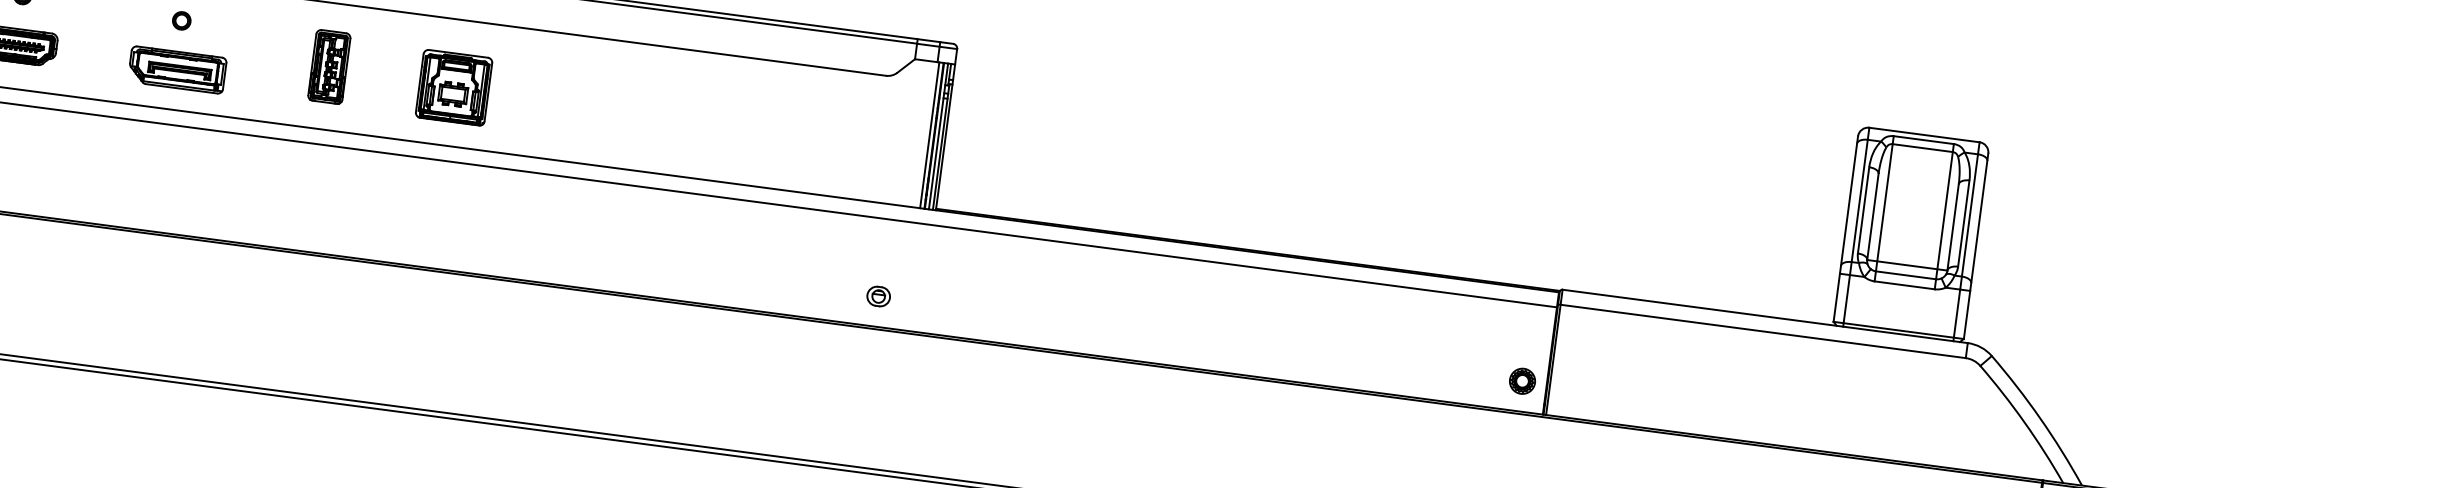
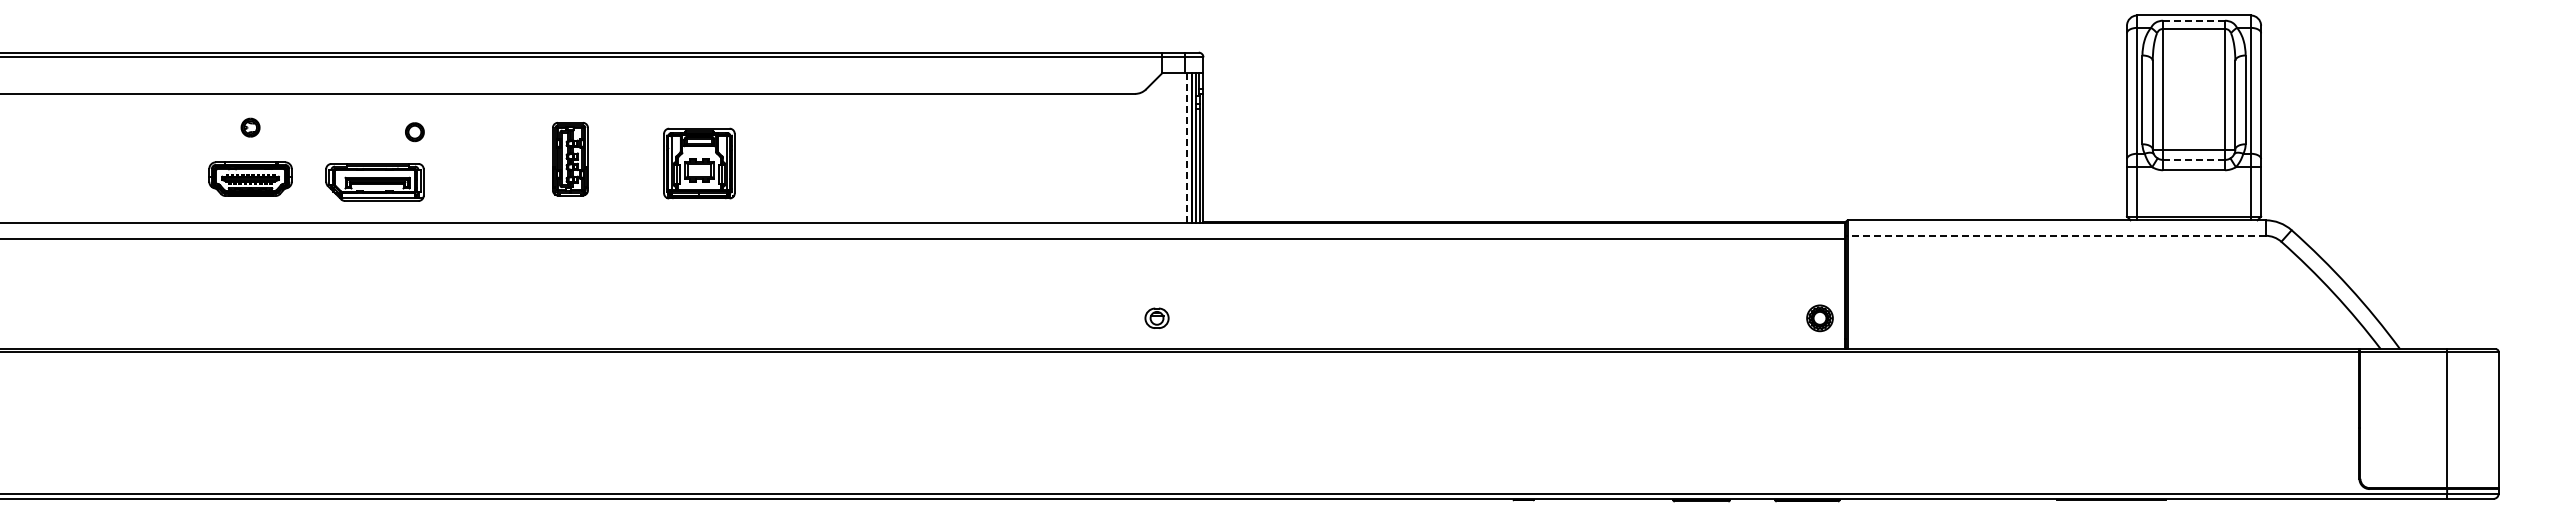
part: (176, 69) -> (374, 182), moved
line: (930, 134) -> (1187, 147), solid -> dashed
line: (1924, 139) -> (2194, 20), solid -> dashed
line: (1906, 274) -> (2194, 159), solid -> dashed
line: (1761, 330) -> (2055, 235), solid -> dashed

